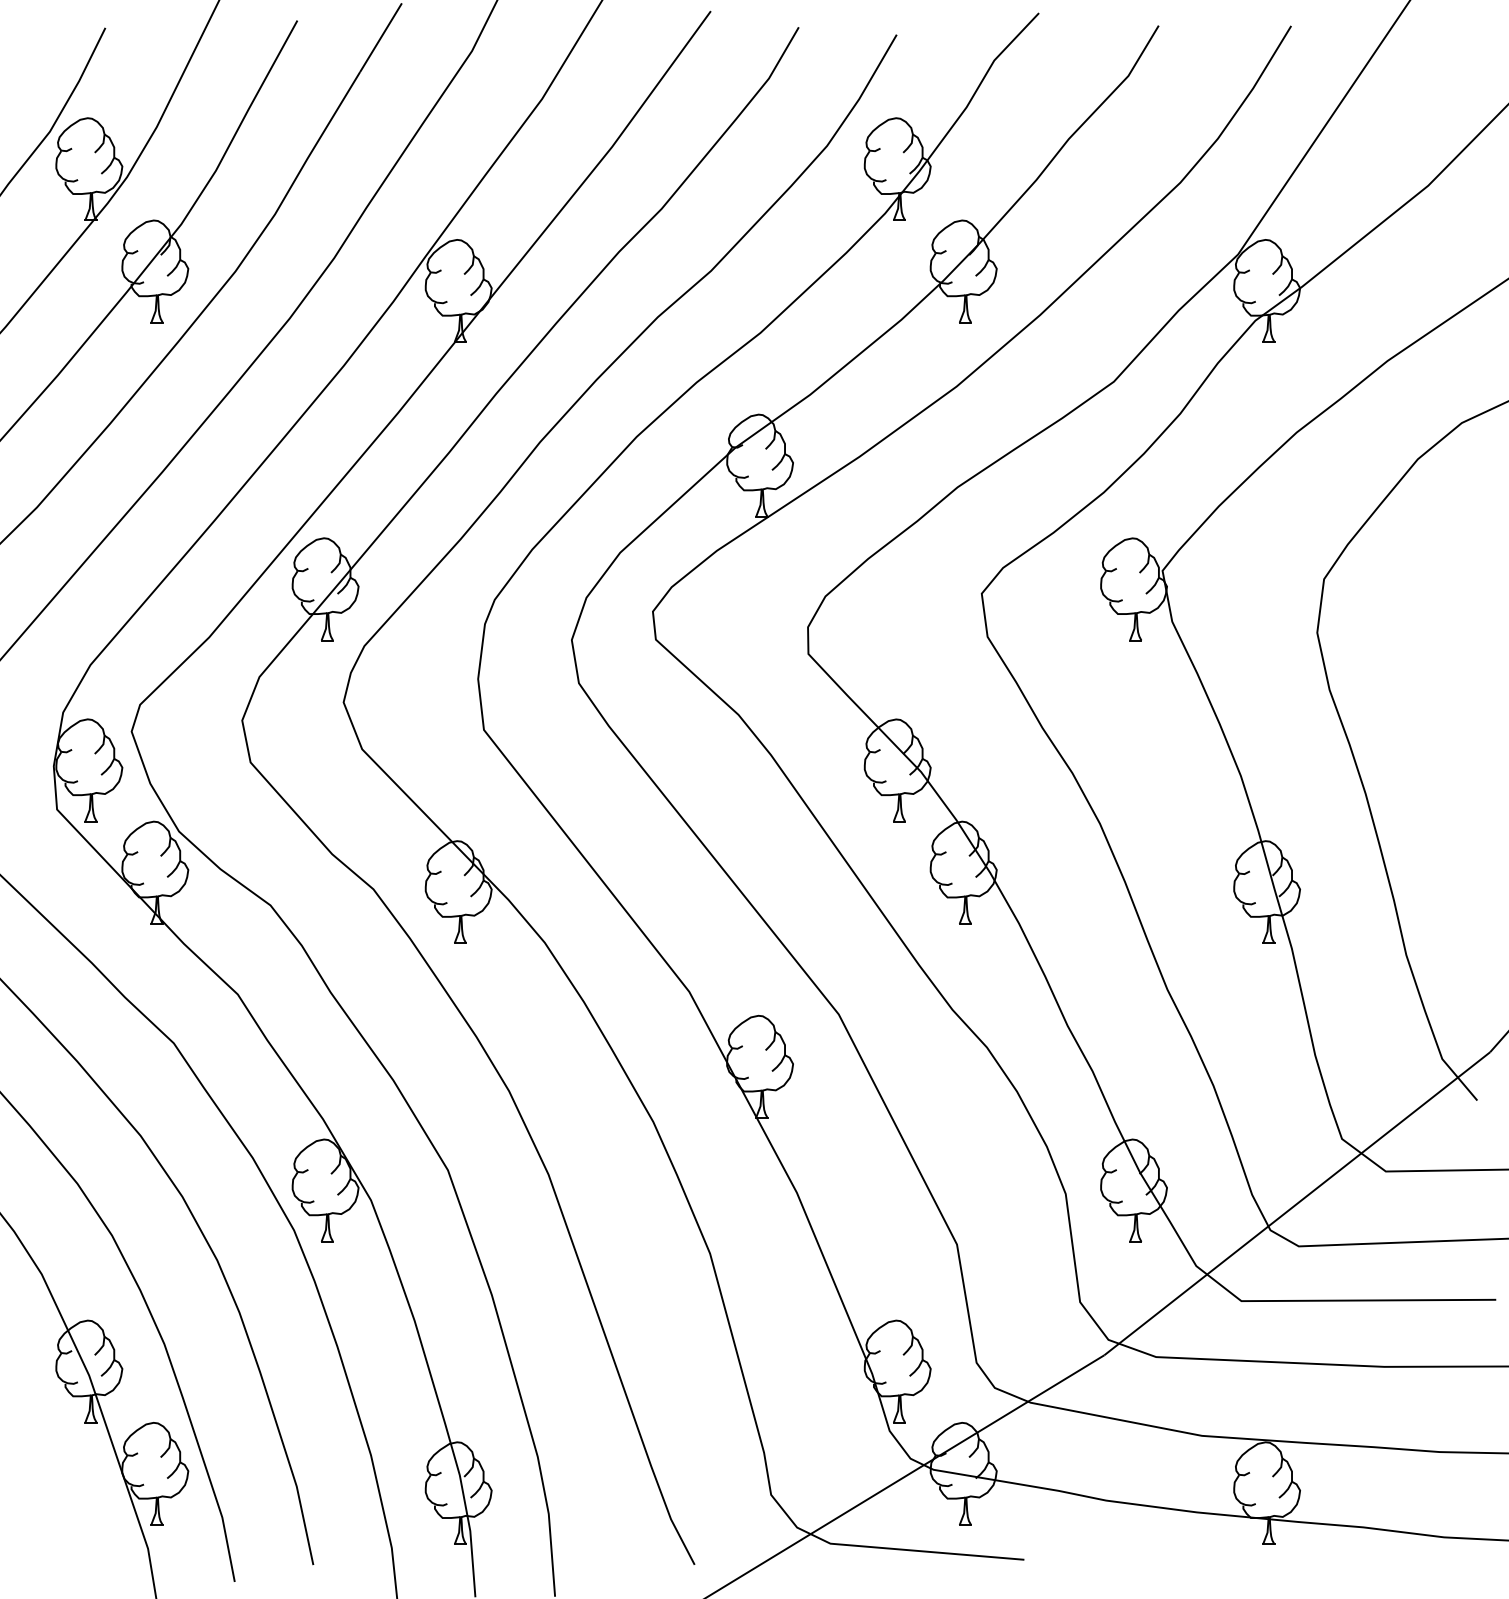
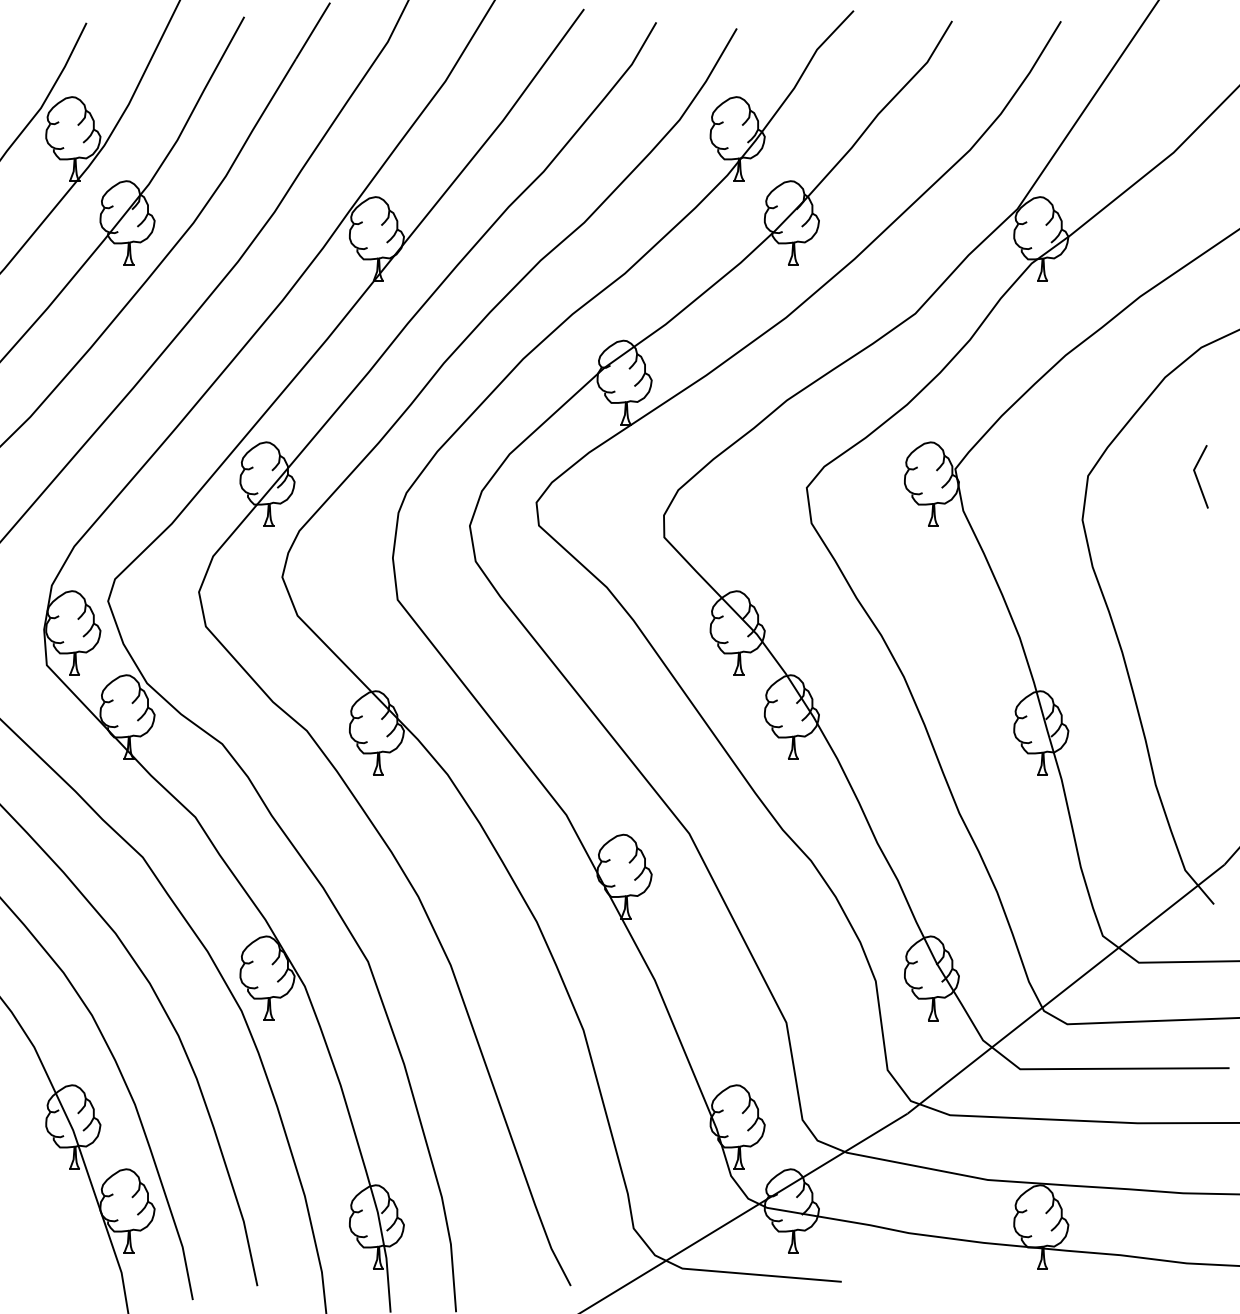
line: (1457, 579) -> (1197, 476), added

